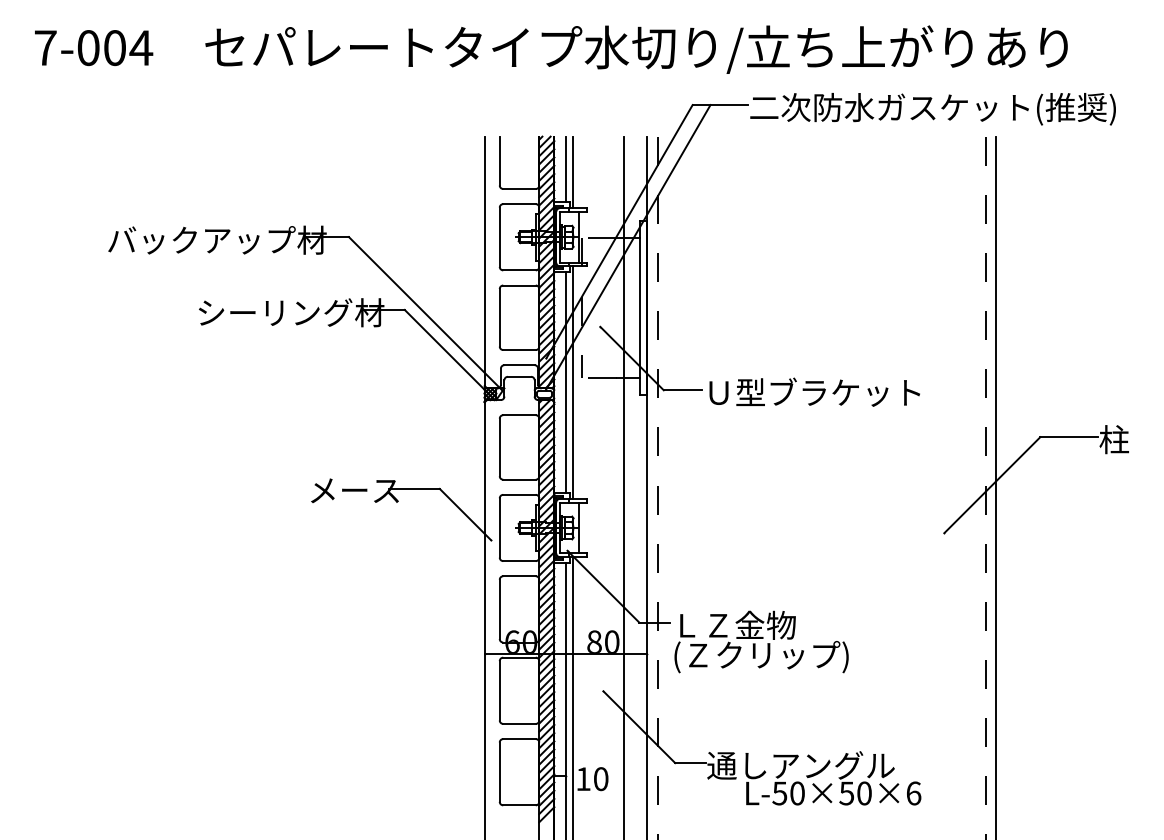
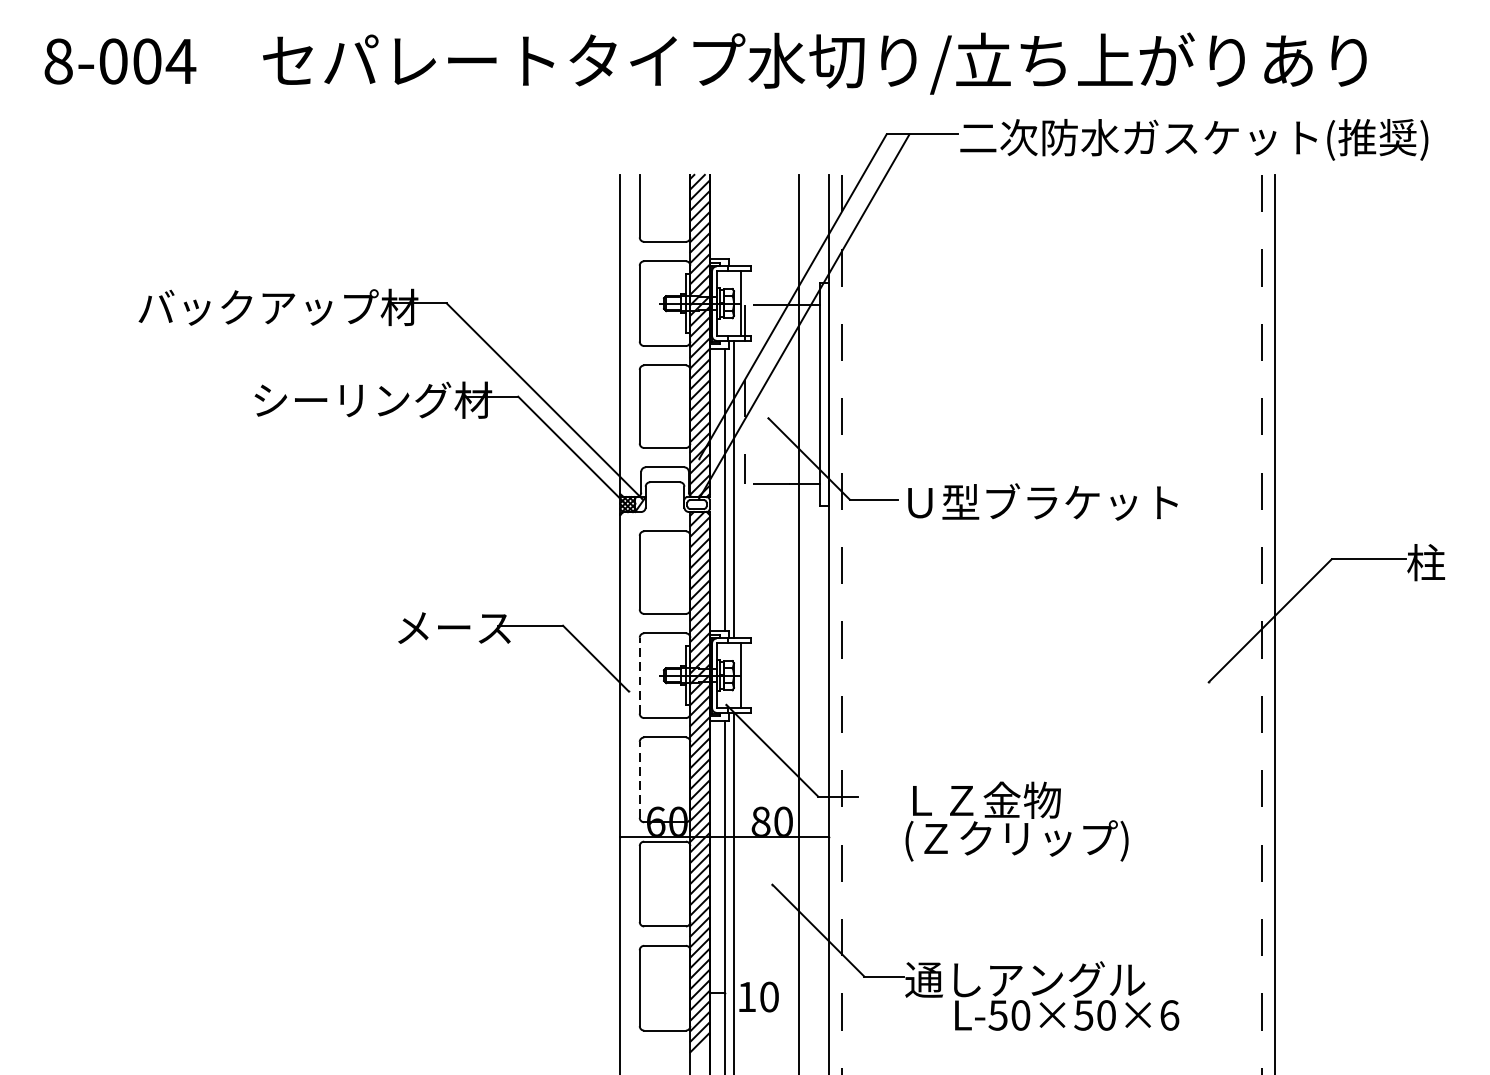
text: (45, 48) -> (58, 62), 7-004 -> 8-004
line: (566, 169) -> (725, 216), removed
line: (573, 172) -> (734, 220), removed
line: (499, 527) -> (639, 675), solid -> dashed
line: (499, 609) -> (639, 780), solid -> dashed
text: (761, 641) -> (1016, 820), moved

